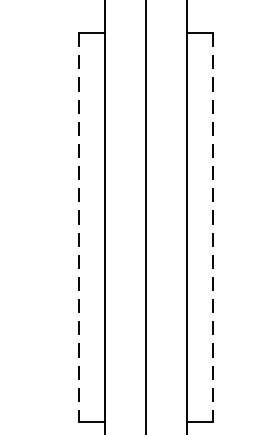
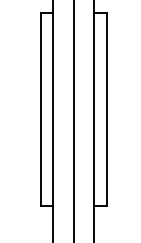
line: (78, 227) -> (40, 109), dashed -> solid
line: (213, 227) -> (107, 109), dashed -> solid

